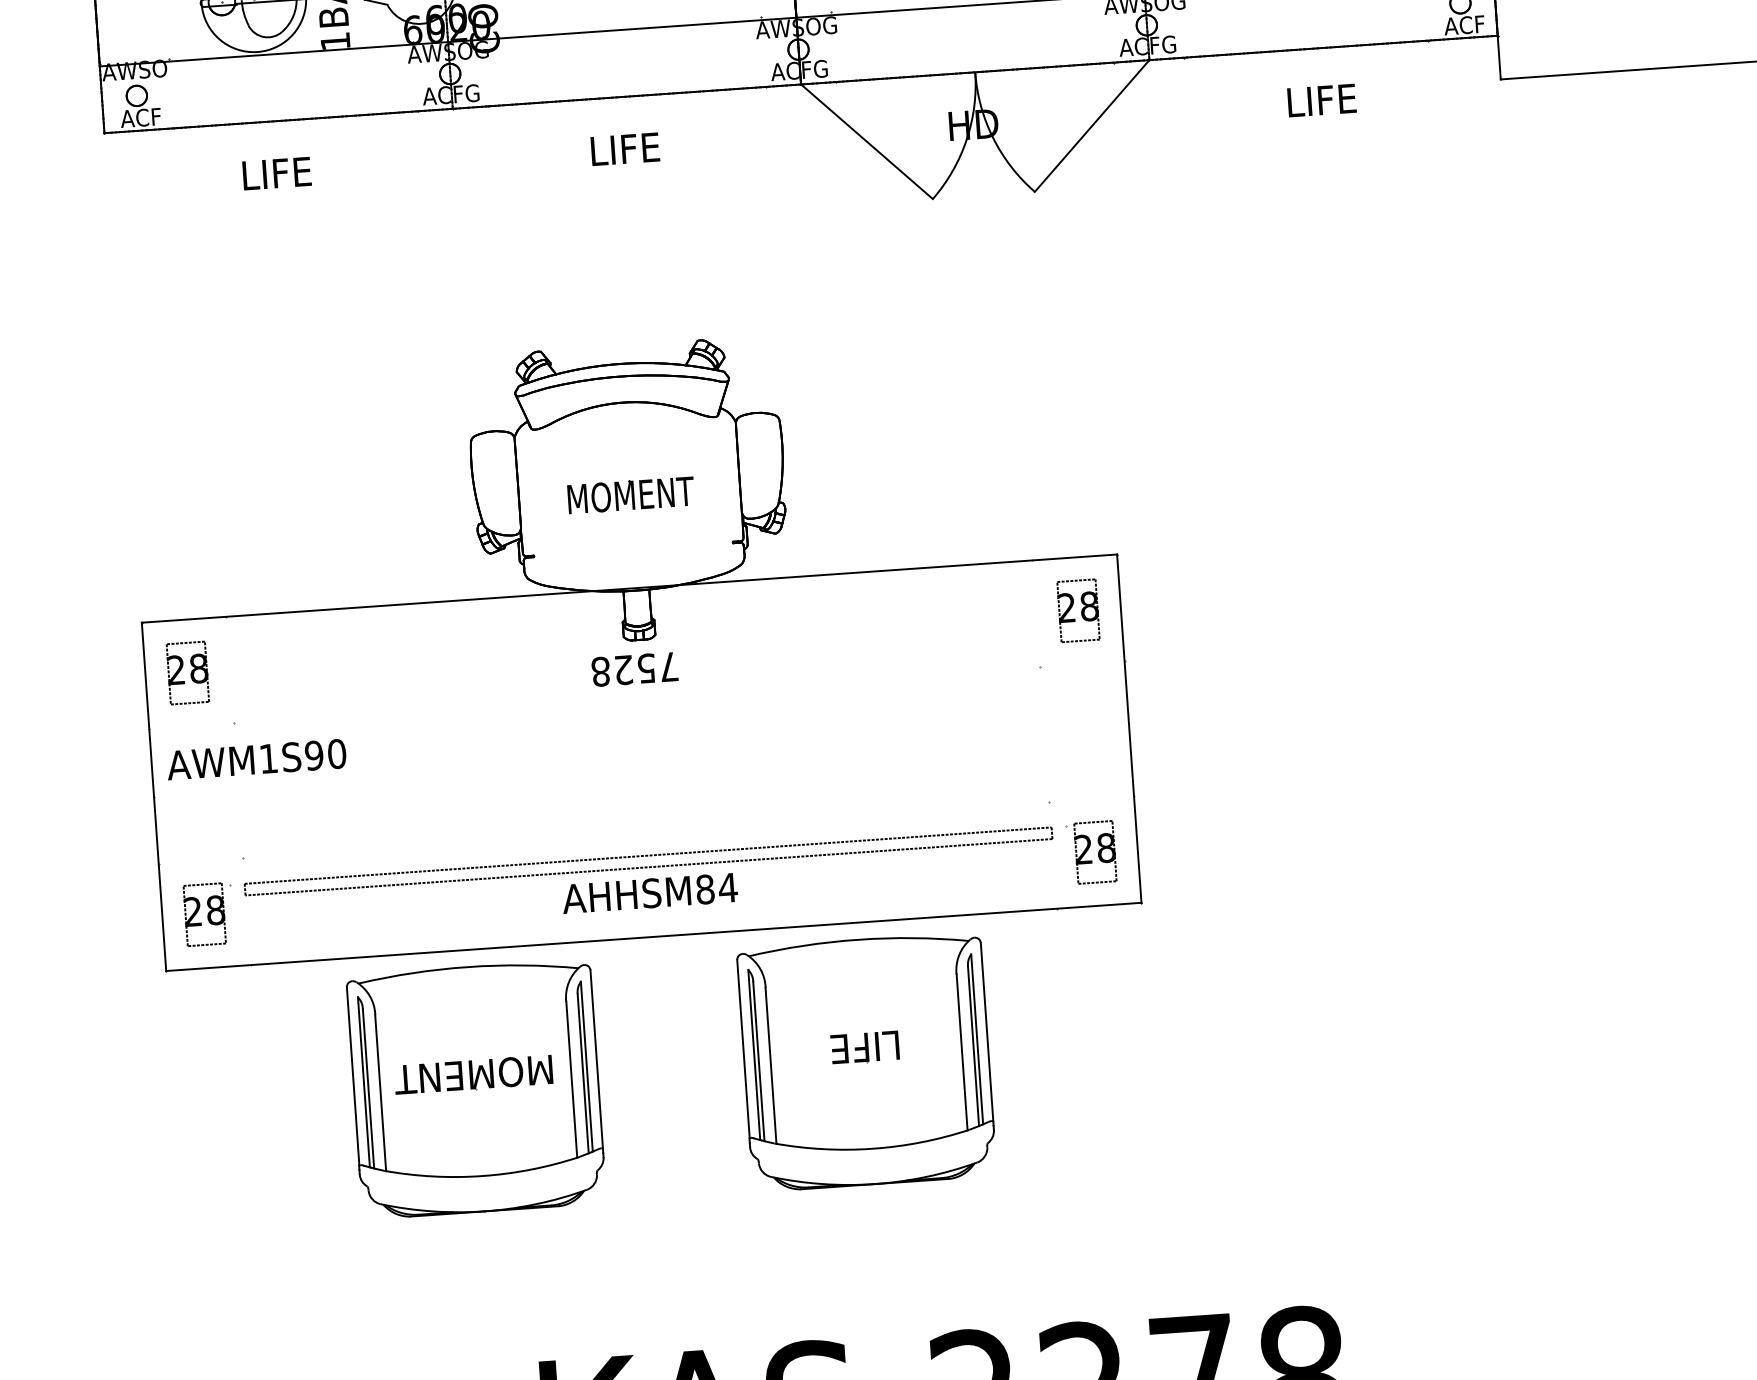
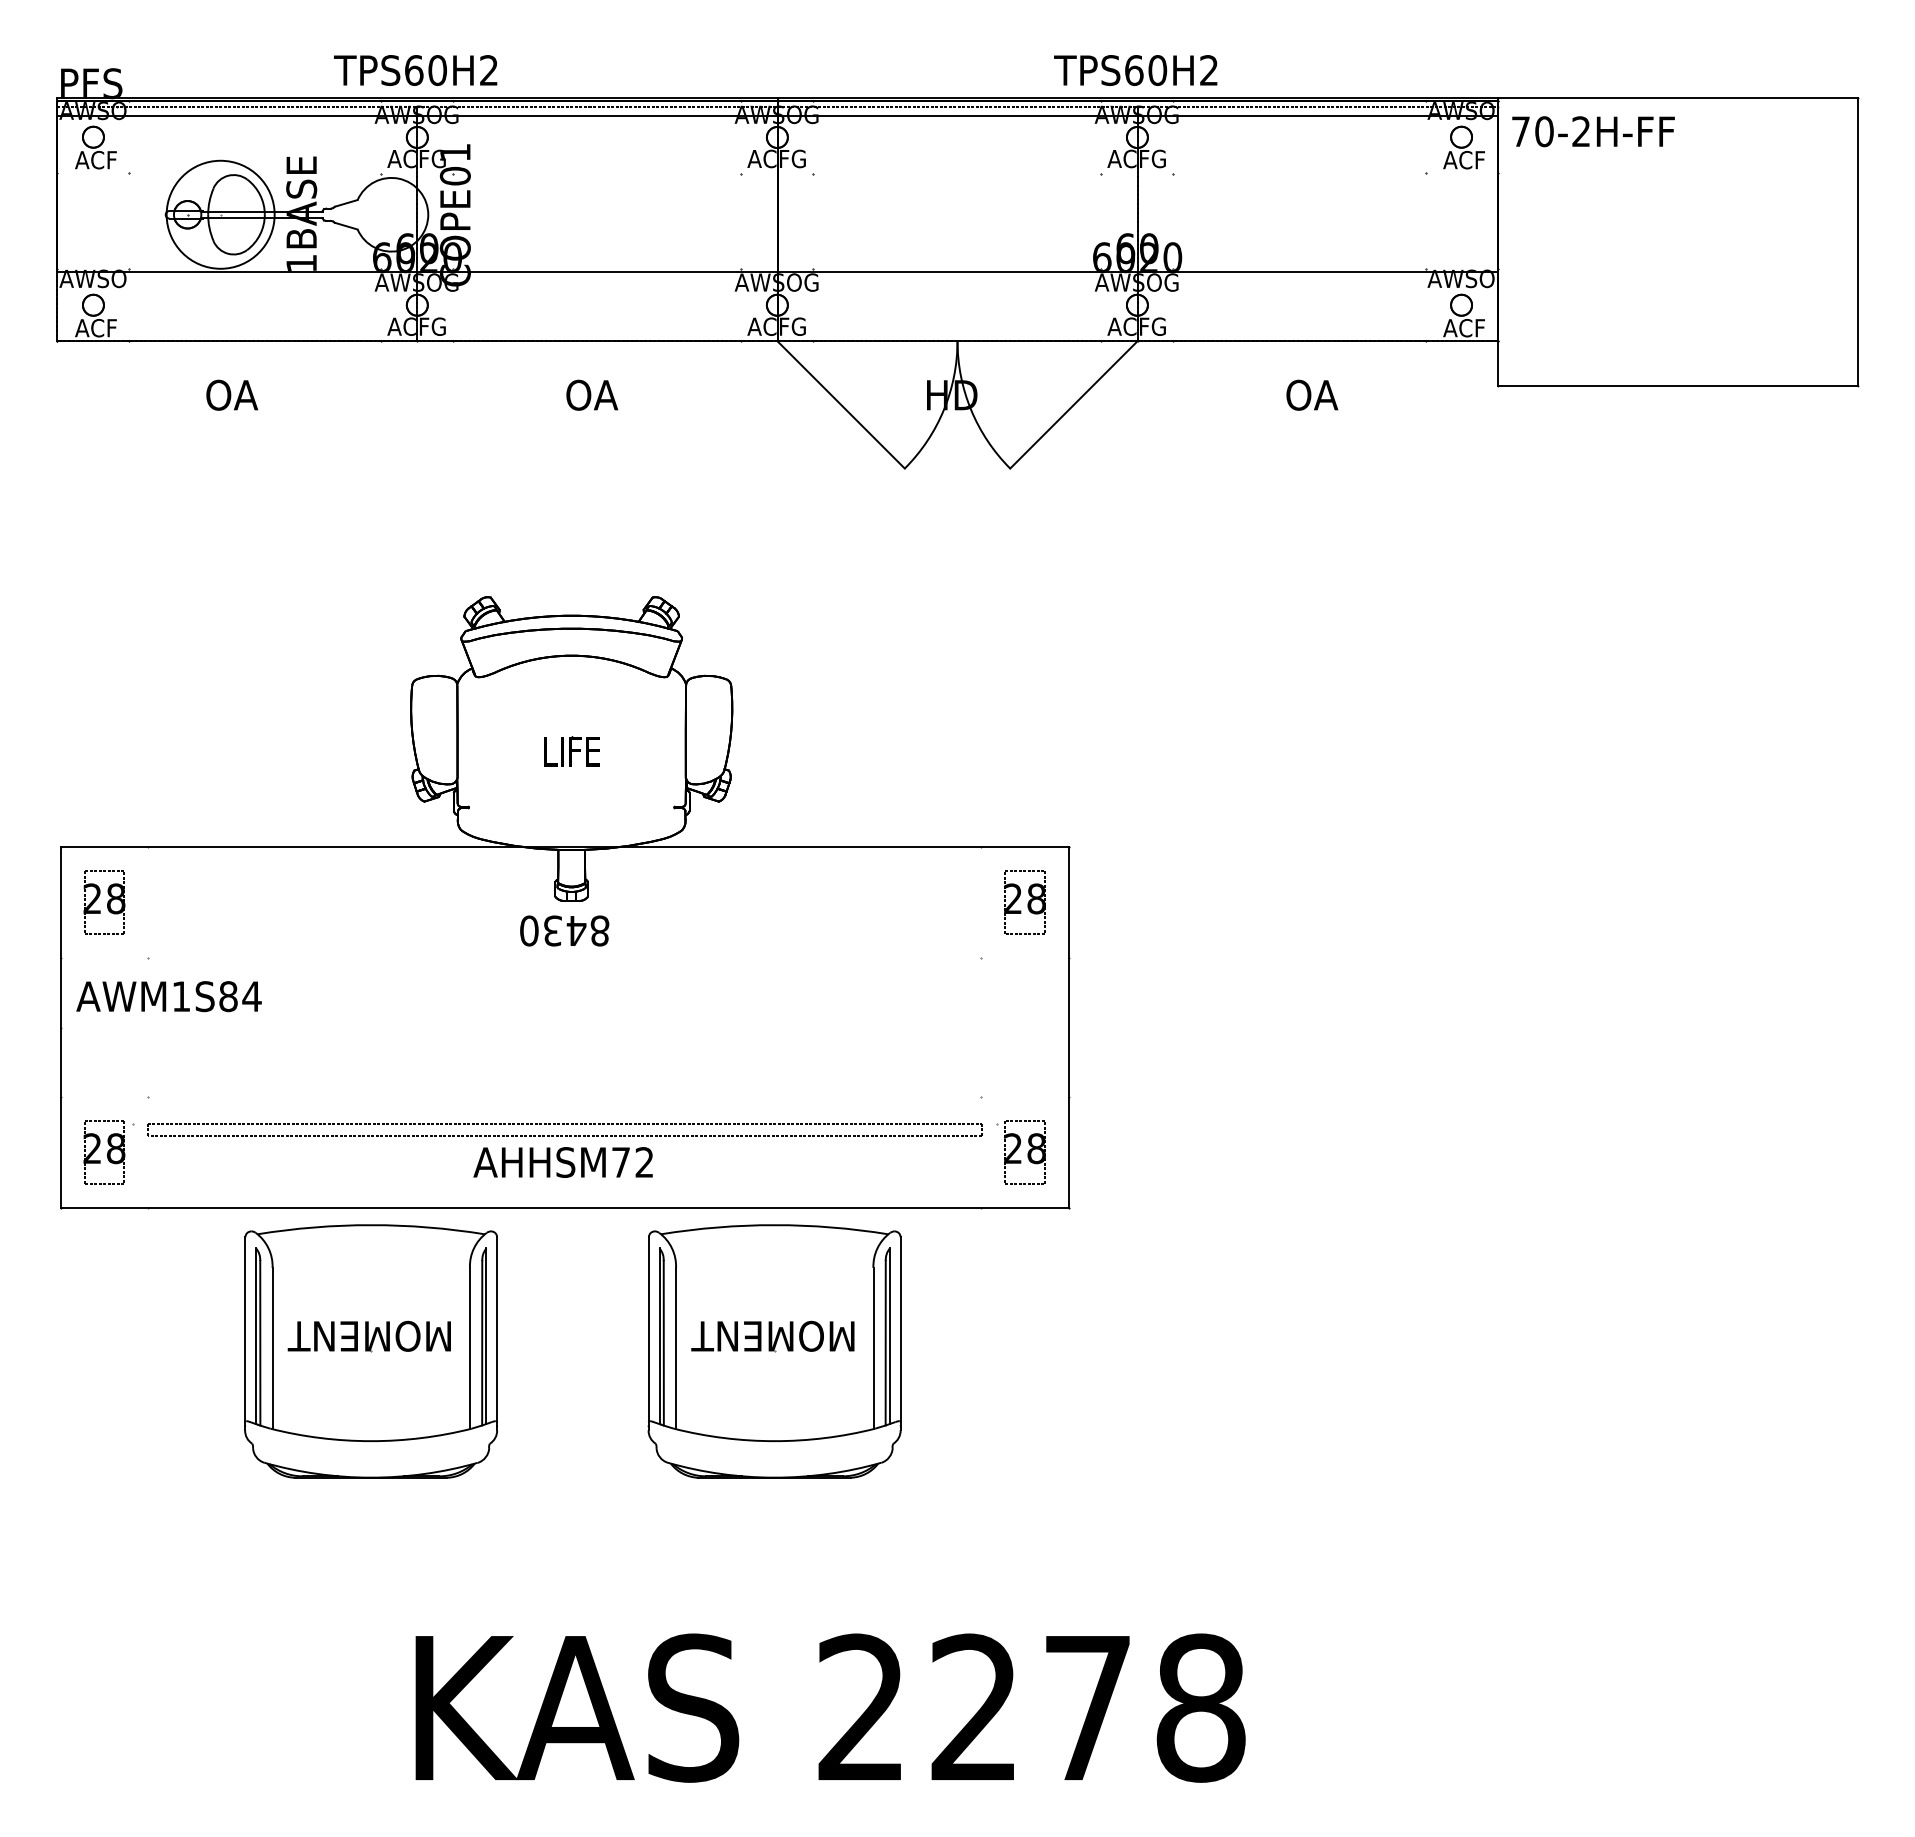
text: (1321, 99) -> (1311, 394), LIFE -> OA
text: (624, 148) -> (591, 394), LIFE -> OA
text: (276, 172) -> (231, 394), LIFE -> OA
text: (631, 495) -> (573, 751), MOMENT -> LIFE
text: (634, 668) -> (564, 930), 7528 -> 8430
text: (325, 754) -> (240, 996), AWM1S90 -> AWM1S84
text: (717, 888) -> (633, 1162), AHHSM84 -> AHHSM72
text: (863, 1046) -> (772, 1335), LIFE -> MOMENT

